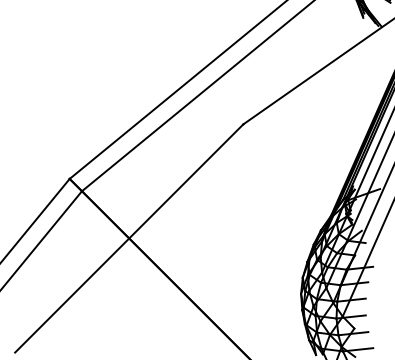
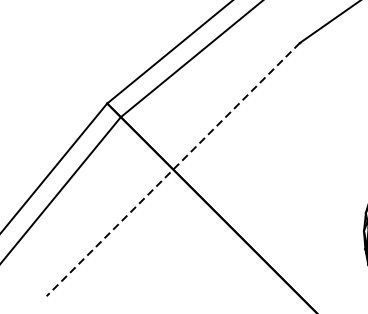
line: (128, 238) -> (172, 169), solid -> dashed

